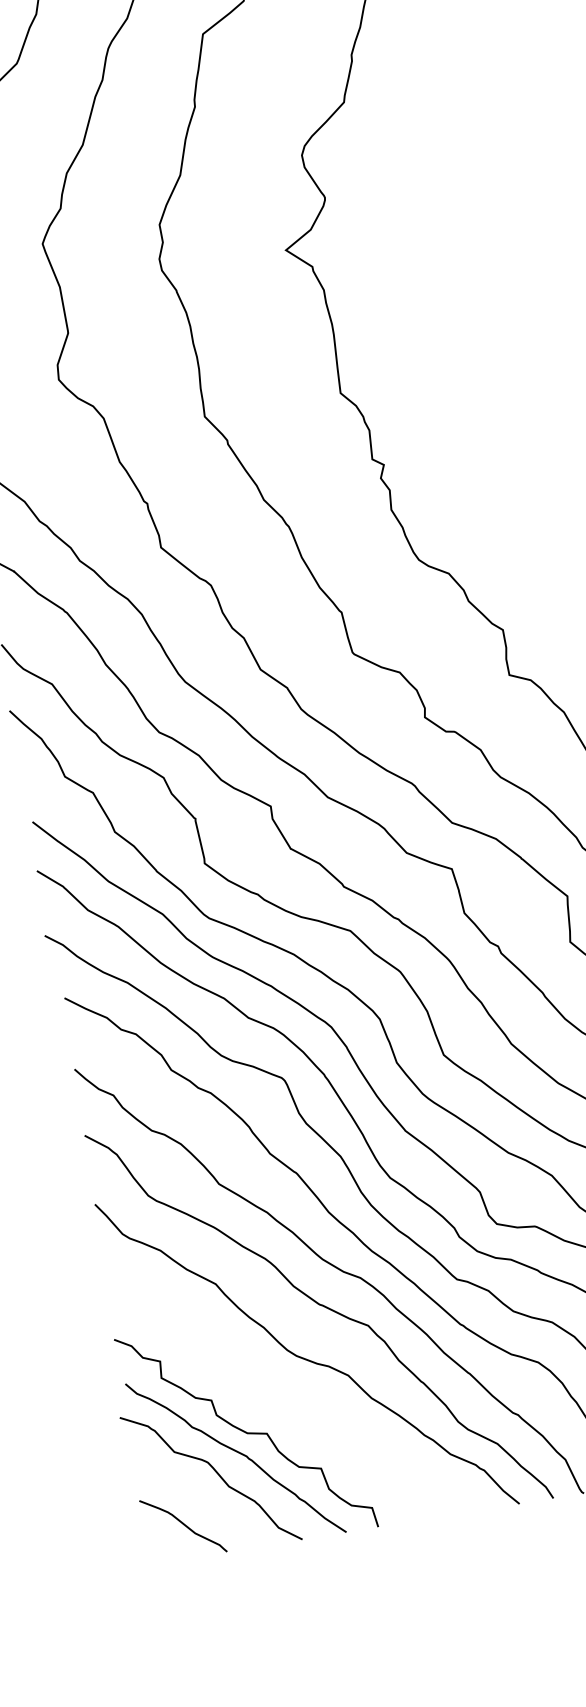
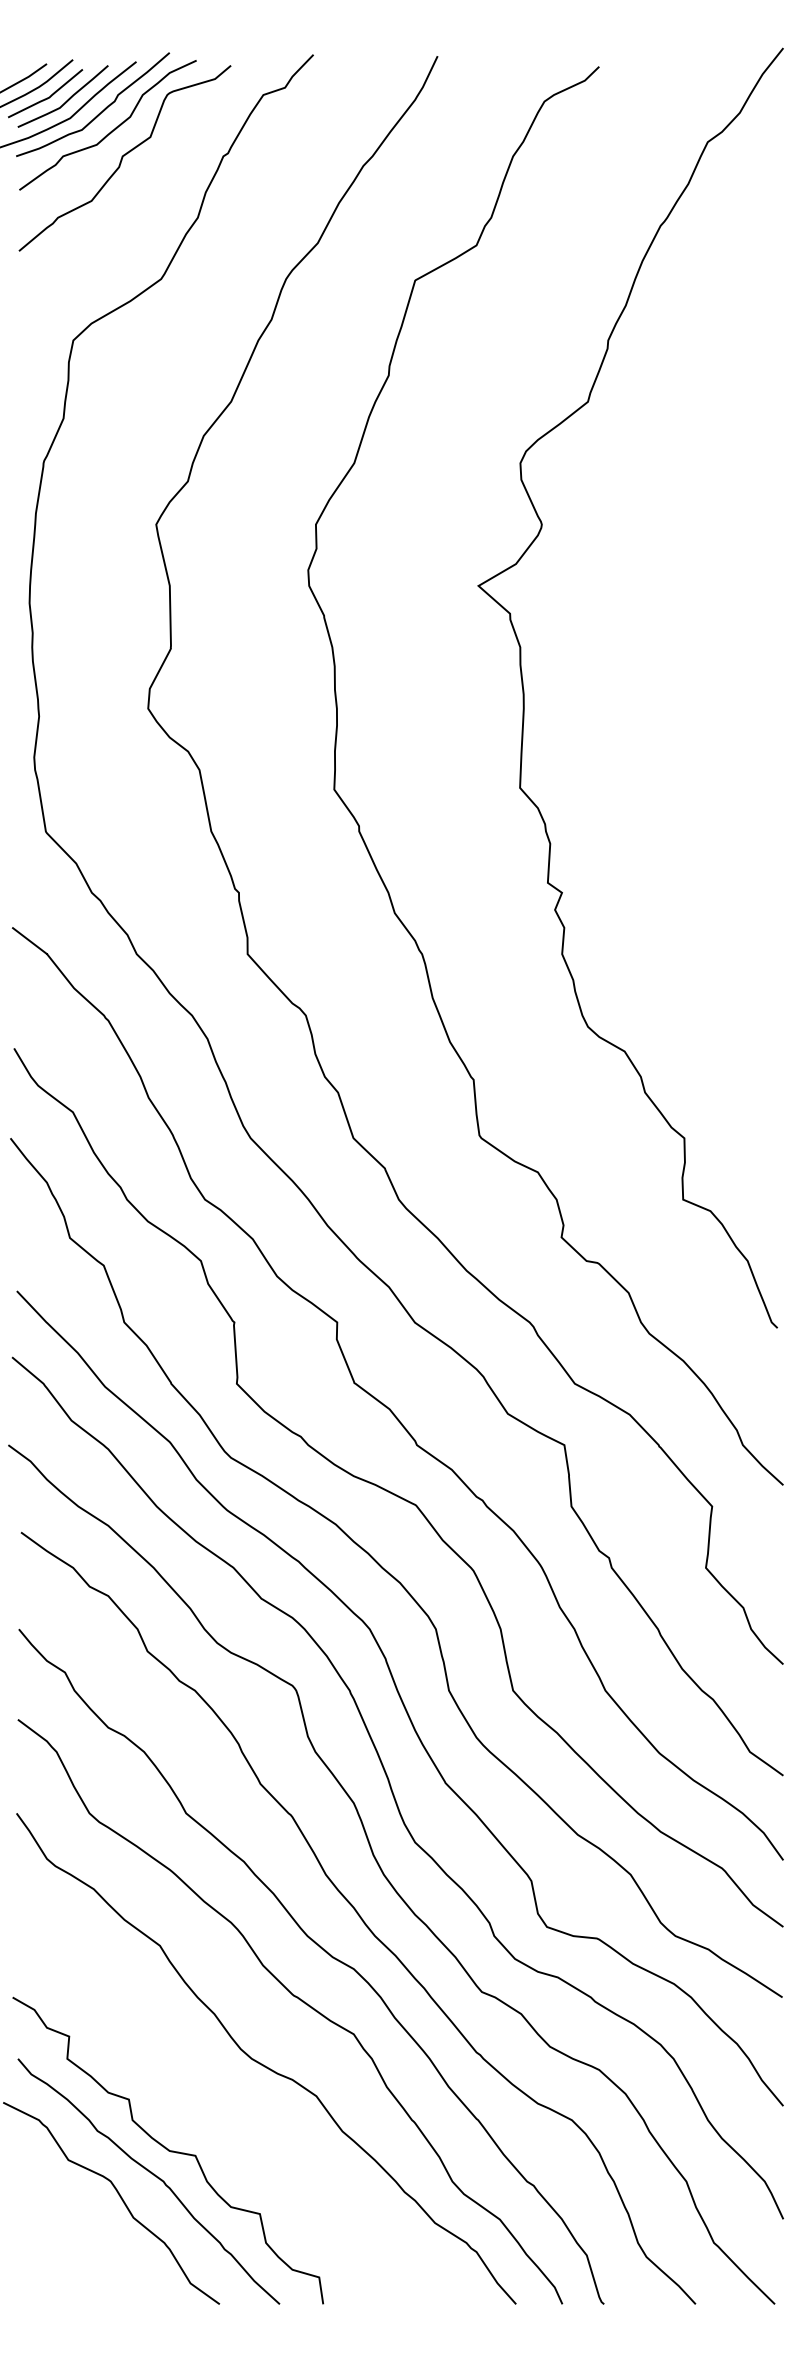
curve: (184, 1525) -> (65, 2259), removed

